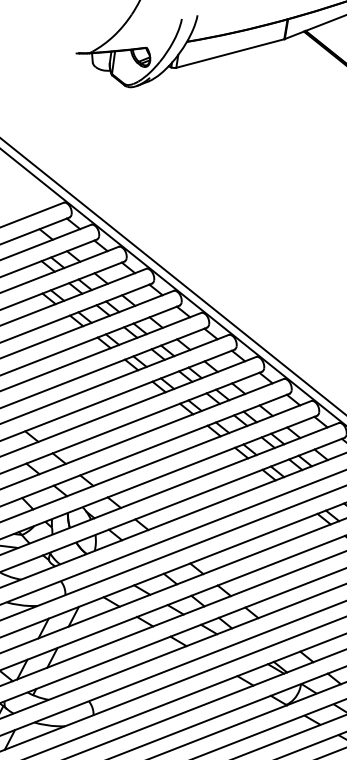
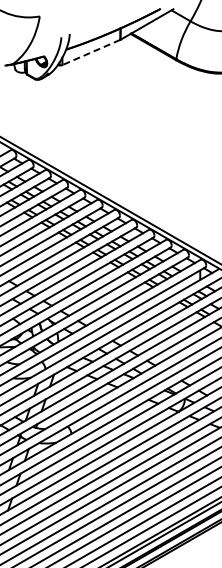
line: (230, 53) -> (91, 52), solid -> dashed

